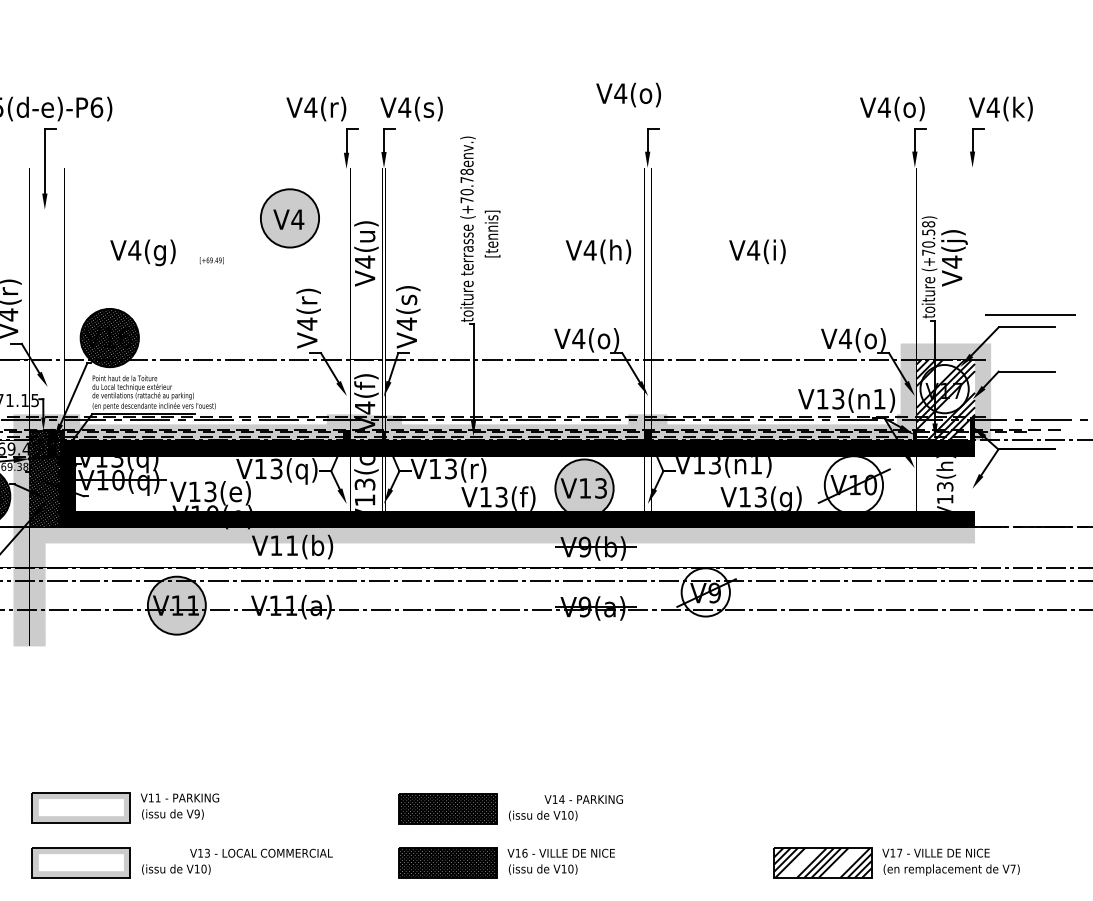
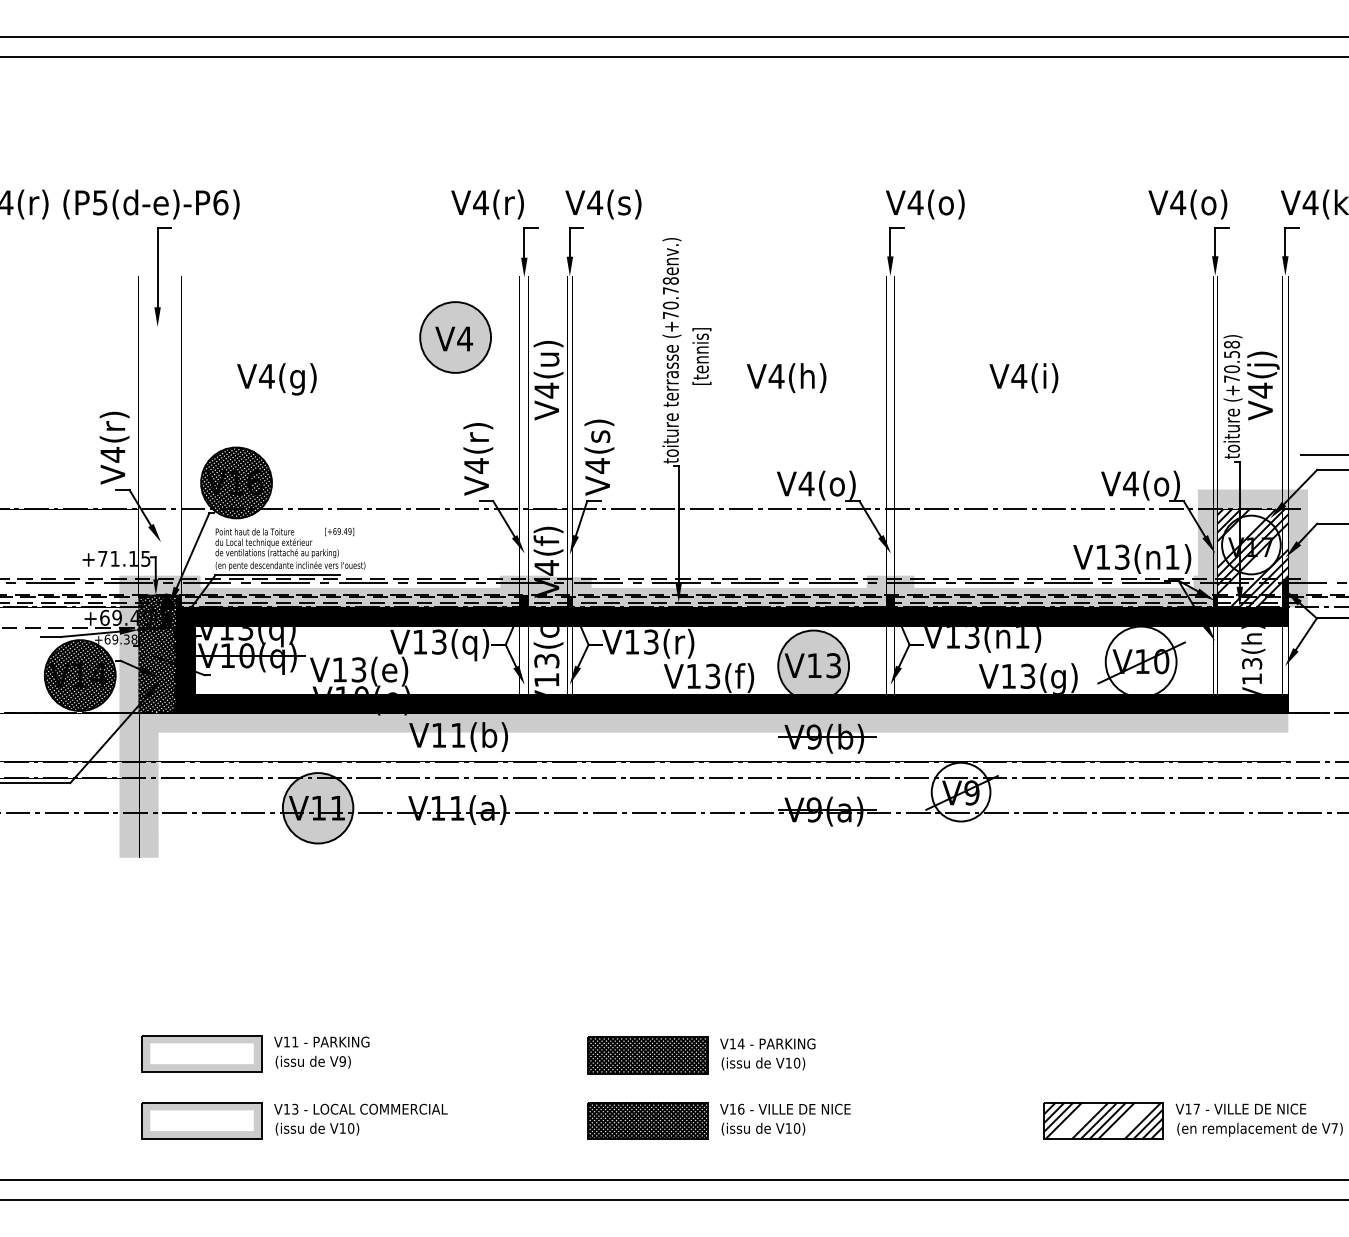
text: (628, 95) -> (925, 204), moved
text: (598, 251) -> (786, 377), moved
text: (211, 260) -> (339, 531), moved
text: (583, 799) -> (767, 1043), moved
text: (261, 852) -> (360, 1108), moved

